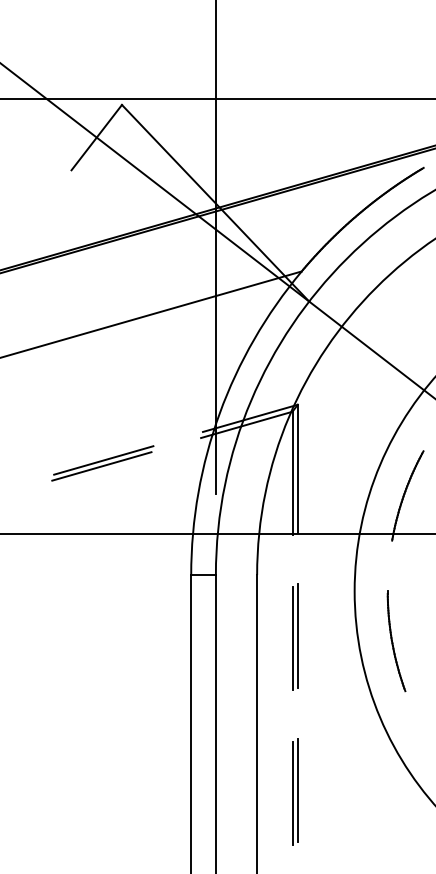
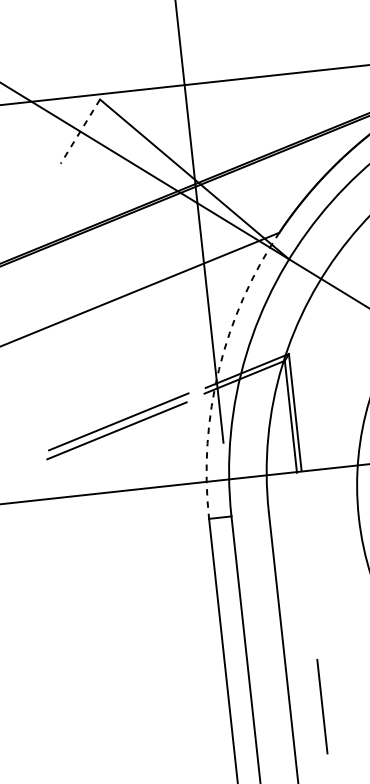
line: (96, 138) -> (80, 132), solid -> dashed
arc: (219, 413) -> (218, 369), solid -> dashed
part: (102, 463) -> (117, 426), size x1.6
part: (295, 636) -> (309, 564), removed
line: (297, 790) -> (326, 703), removed

